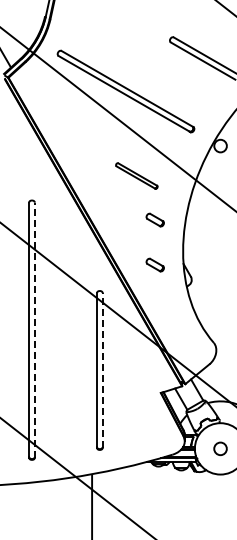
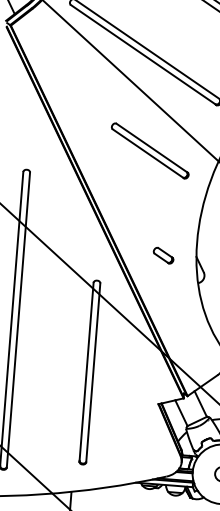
part: (136, 175) -> (150, 150), size x1.67
part: (154, 219) -> (166, 202), removed
line: (34, 330) -> (17, 320), dashed -> solid
line: (102, 369) -> (93, 371), dashed -> solid

